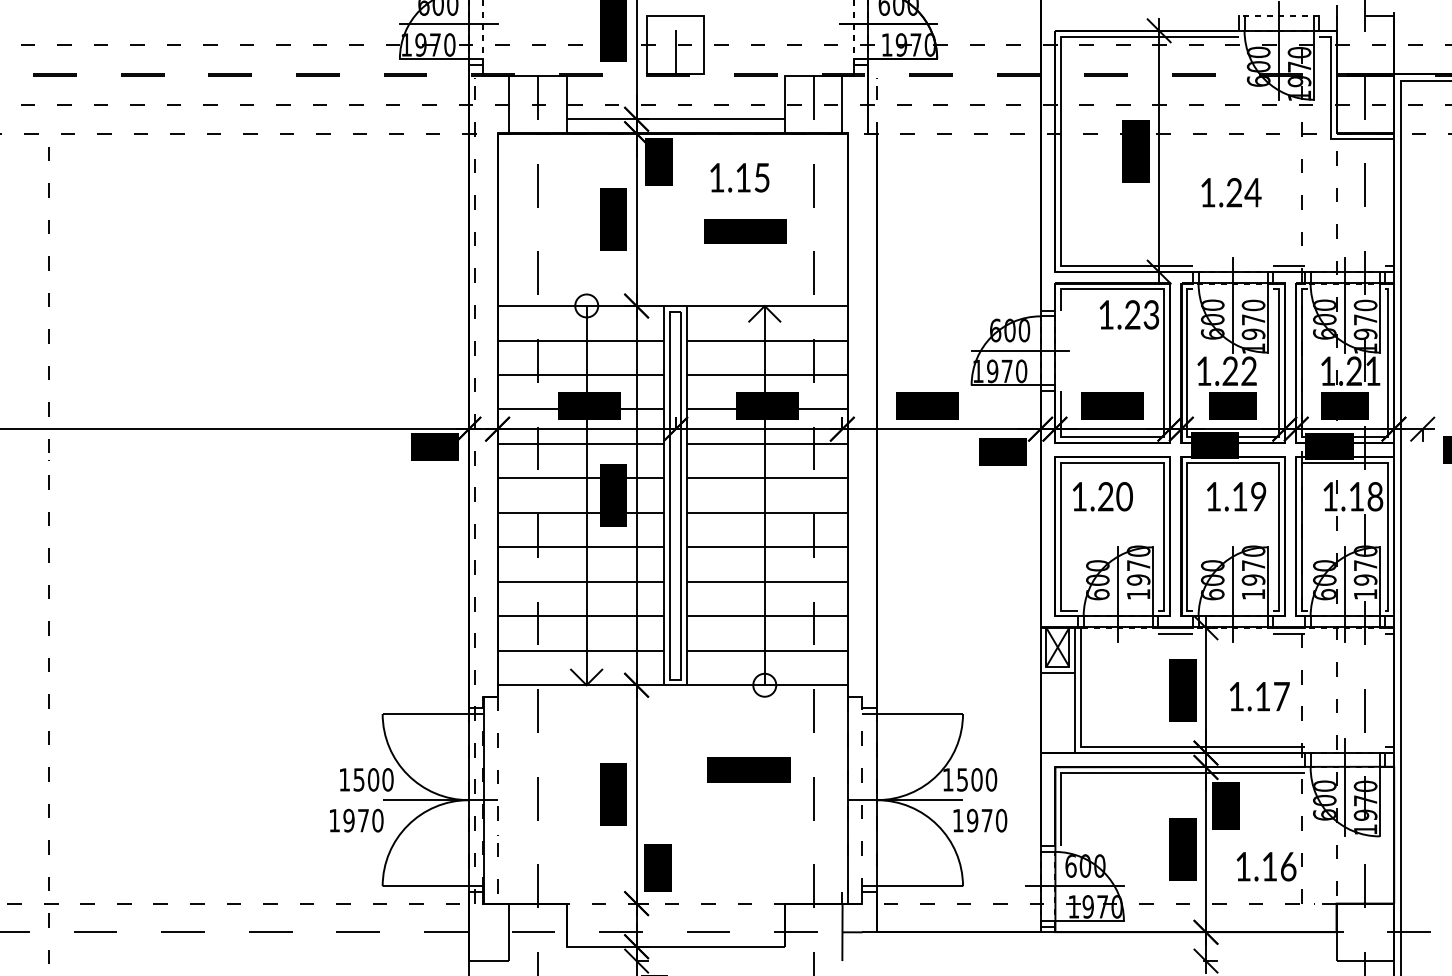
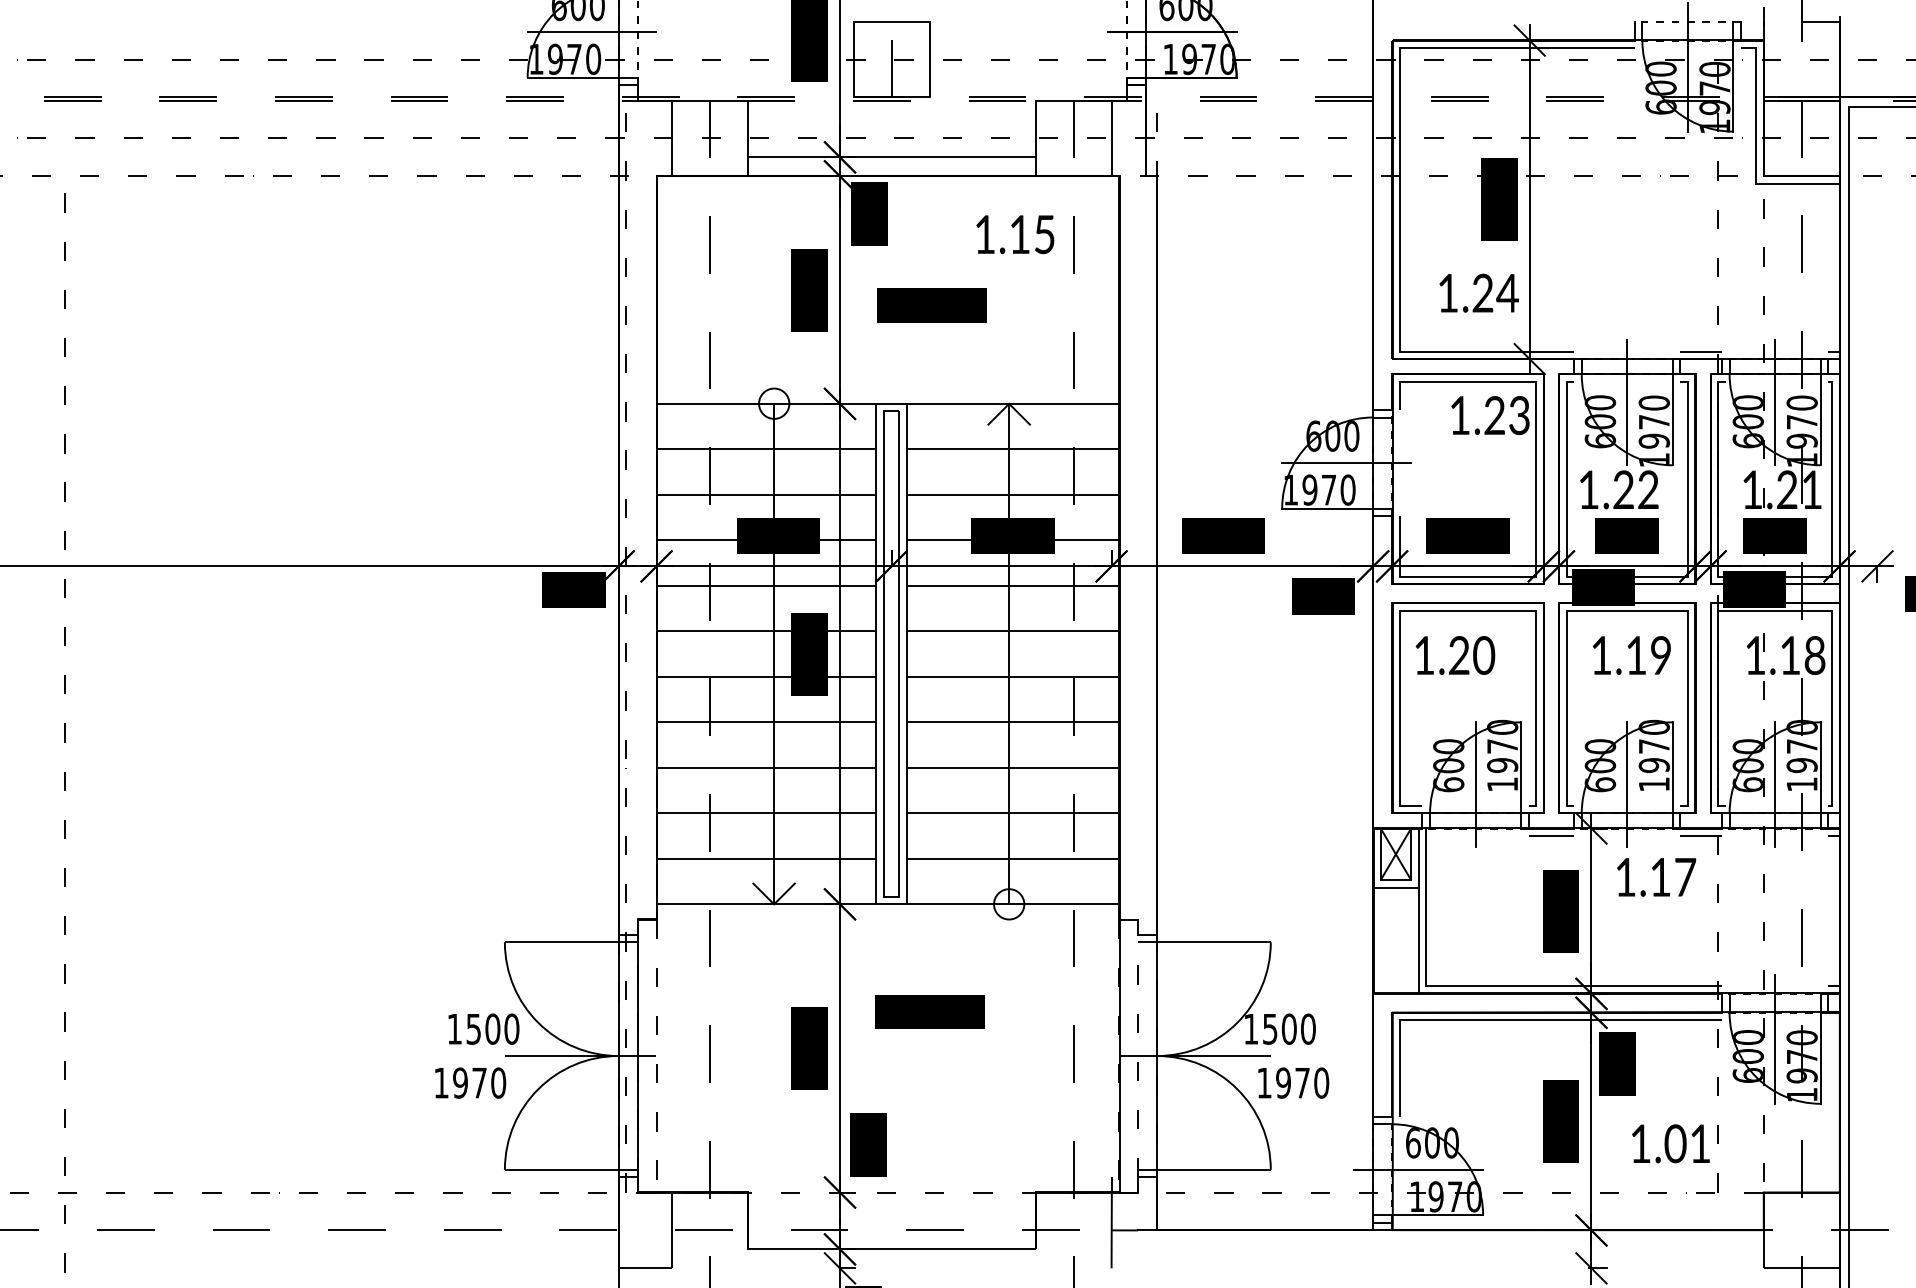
text: (740, 177) -> (1015, 234), moved
text: (1231, 192) -> (1478, 292), moved
text: (744, 231) -> (931, 305), moved
text: (1259, 696) -> (1656, 877), moved
text: (748, 769) -> (929, 1011), moved
text: (1278, 866) -> (1687, 1143), 1.16 -> 1.01

